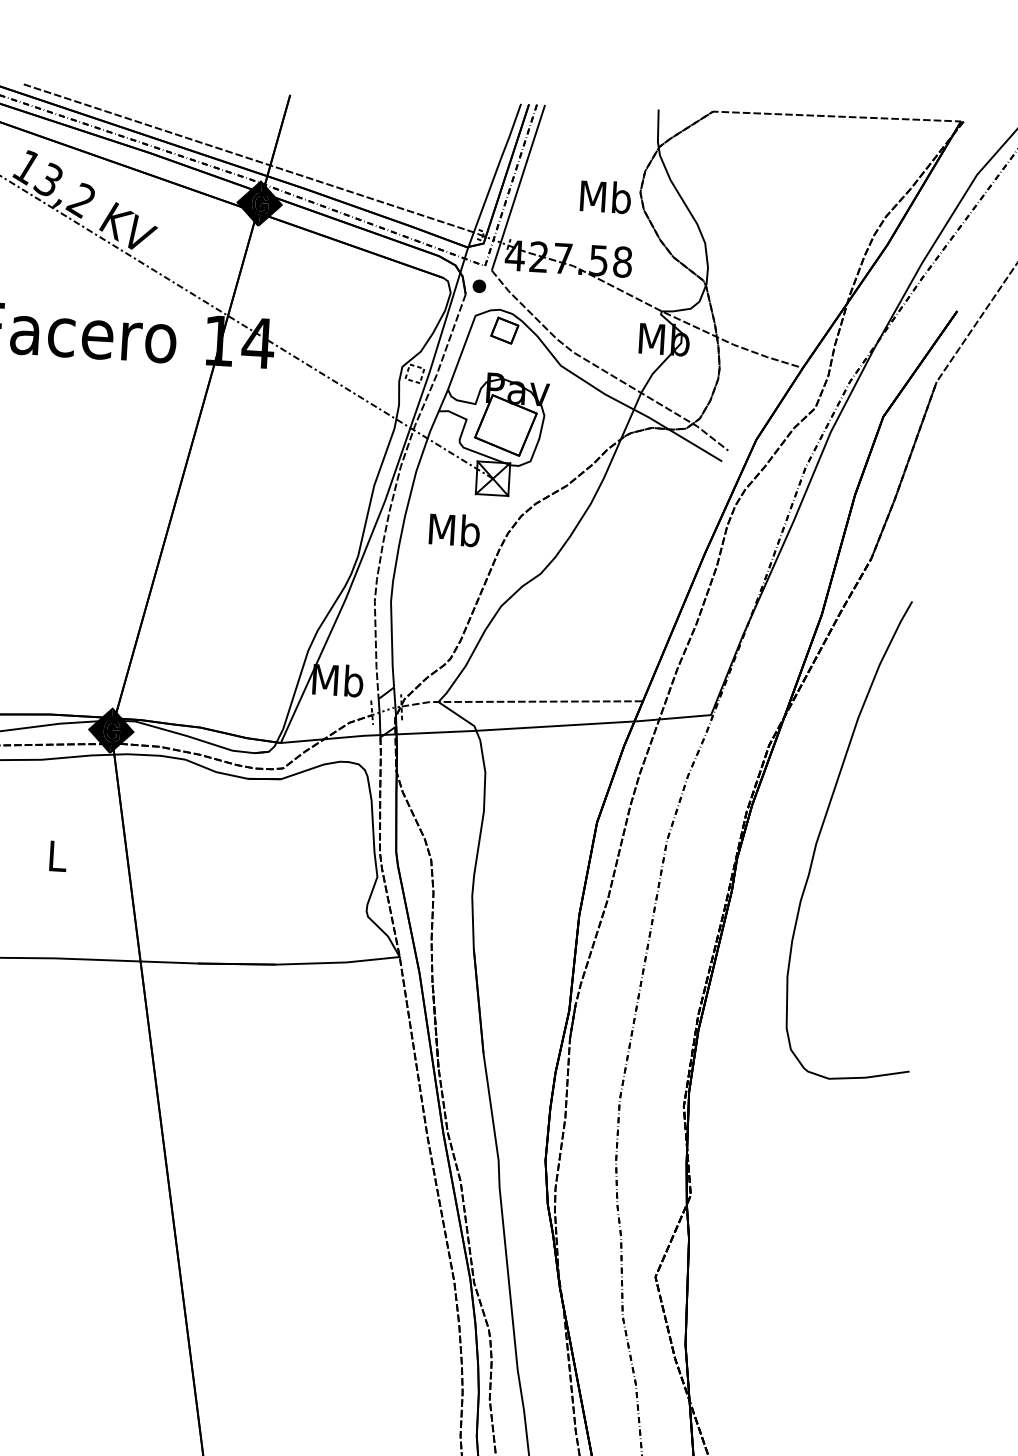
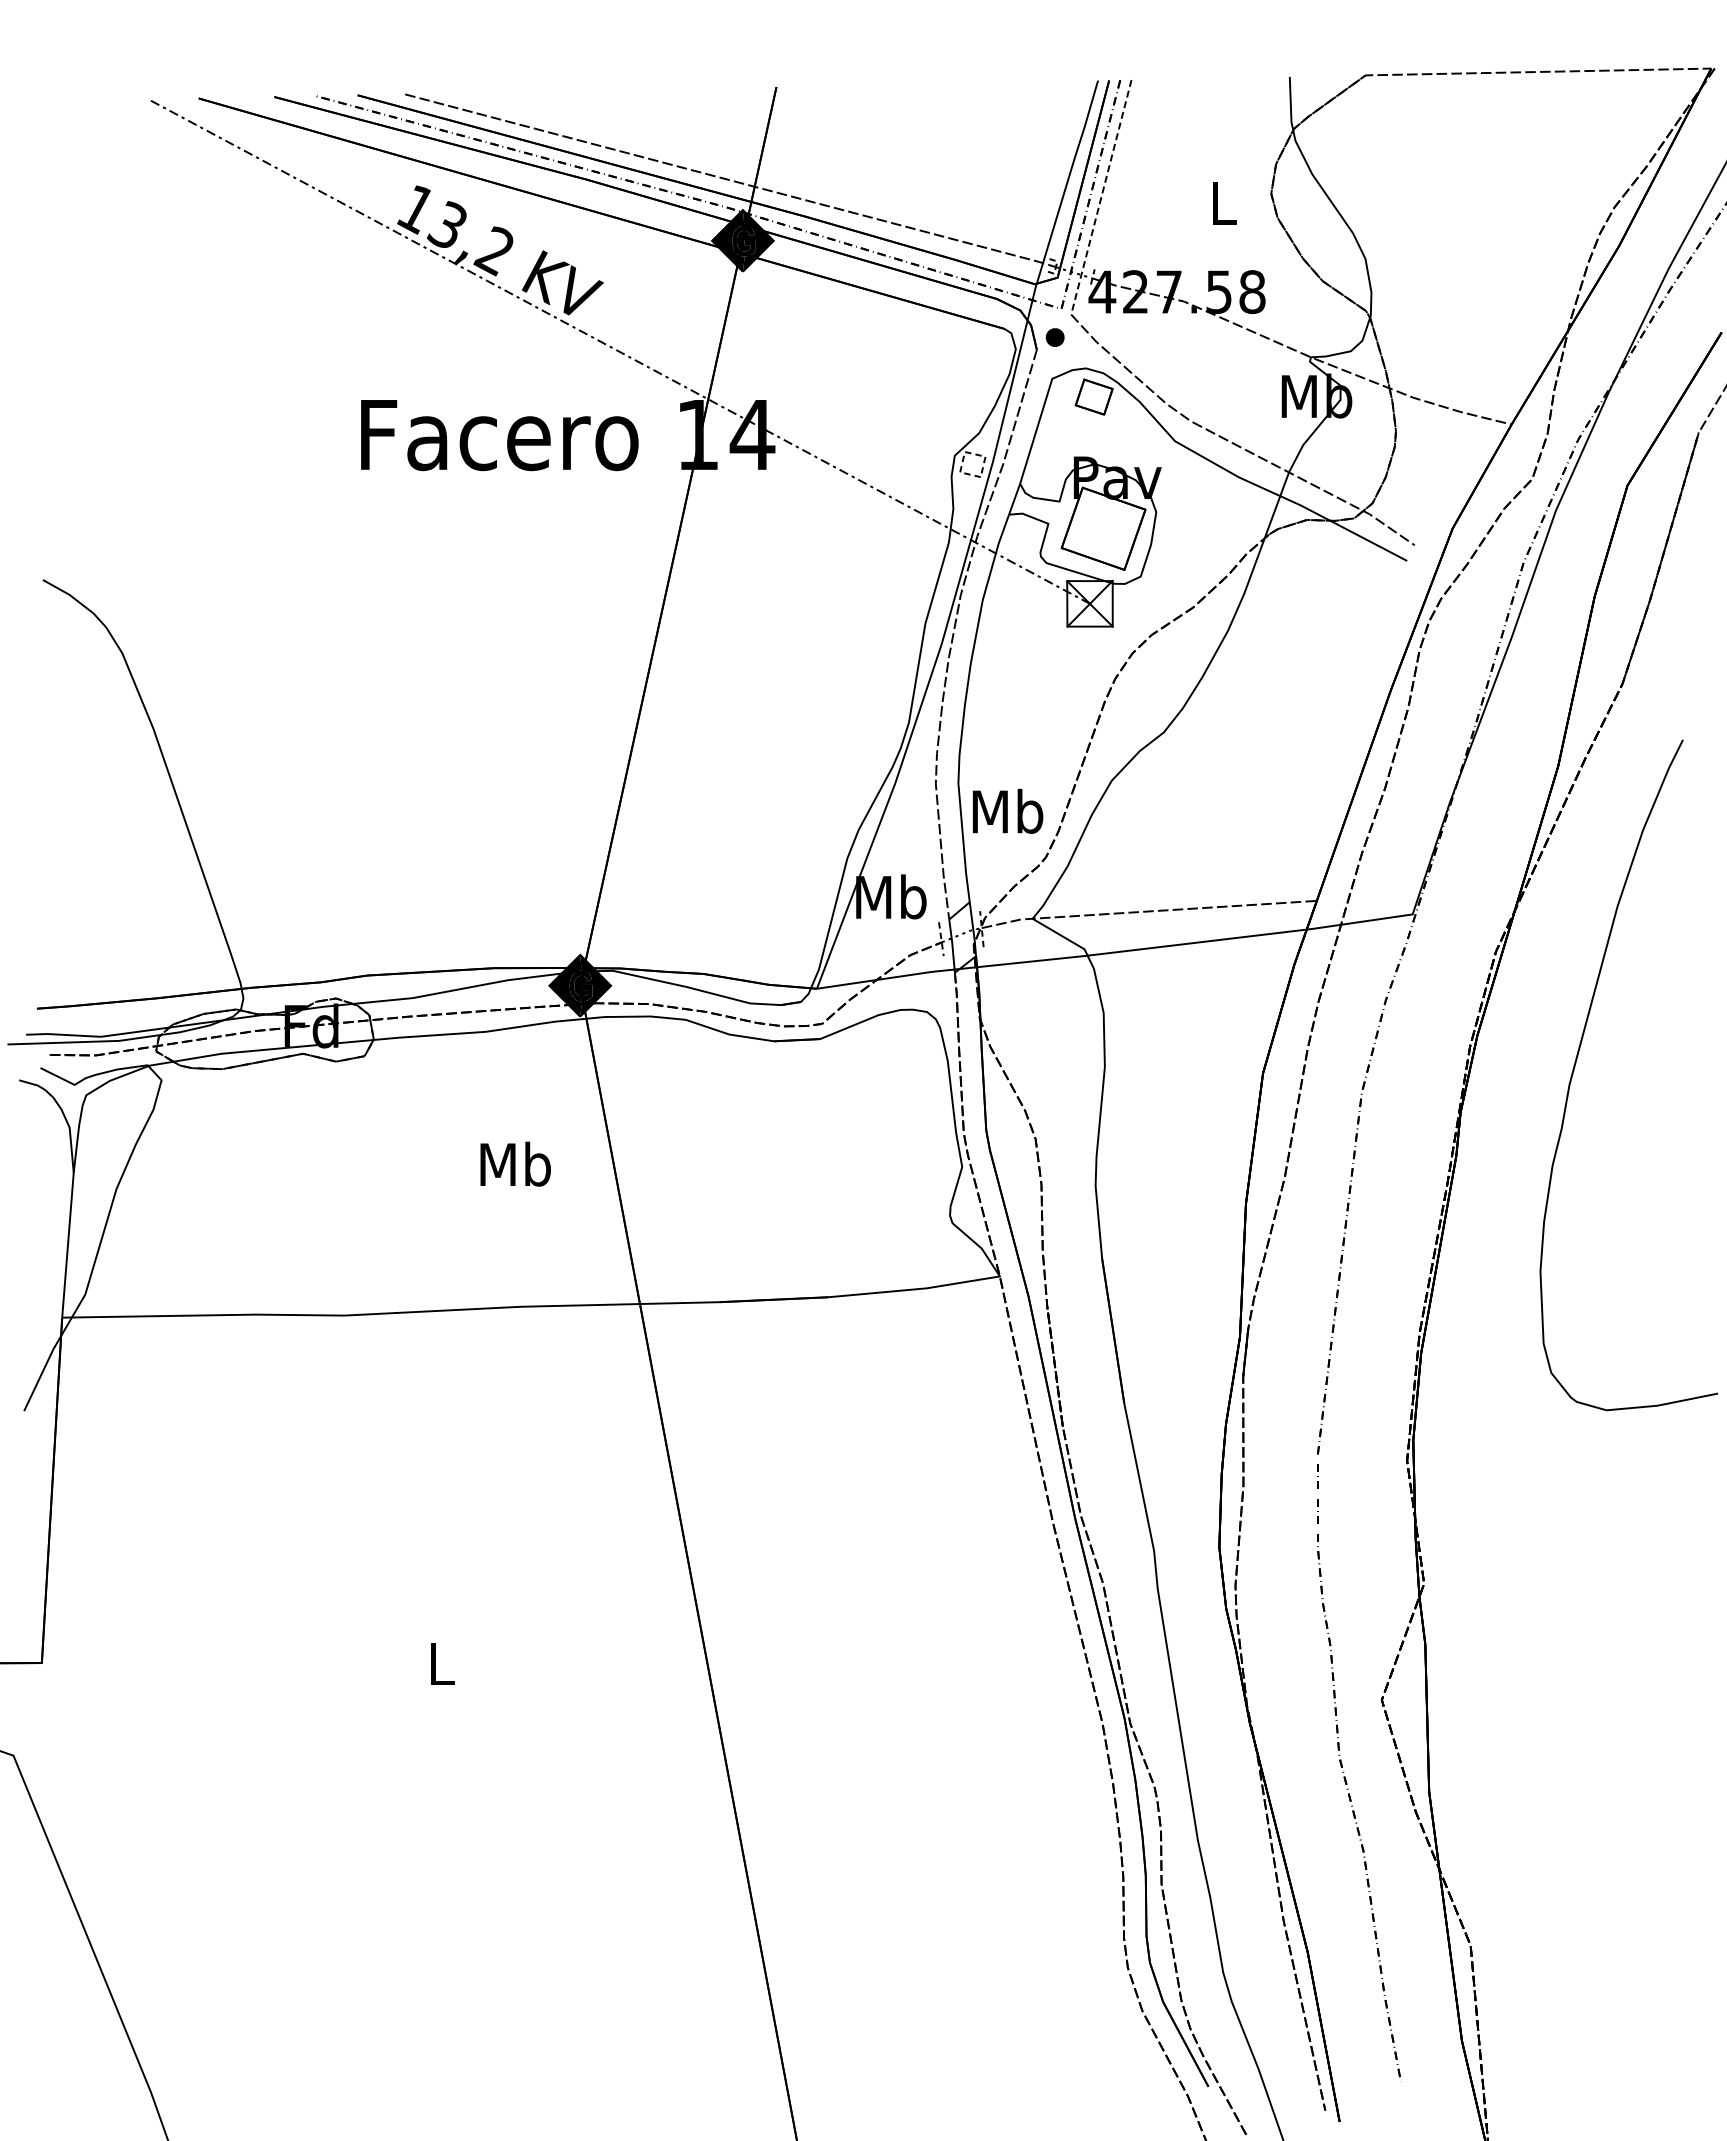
line: (518, 187) -> (1101, 197), solid -> dashed
text: (605, 196) -> (1223, 202), Mb -> L
text: (454, 530) -> (1007, 811), moved
text: (57, 855) -> (515, 1163), L -> Mb

